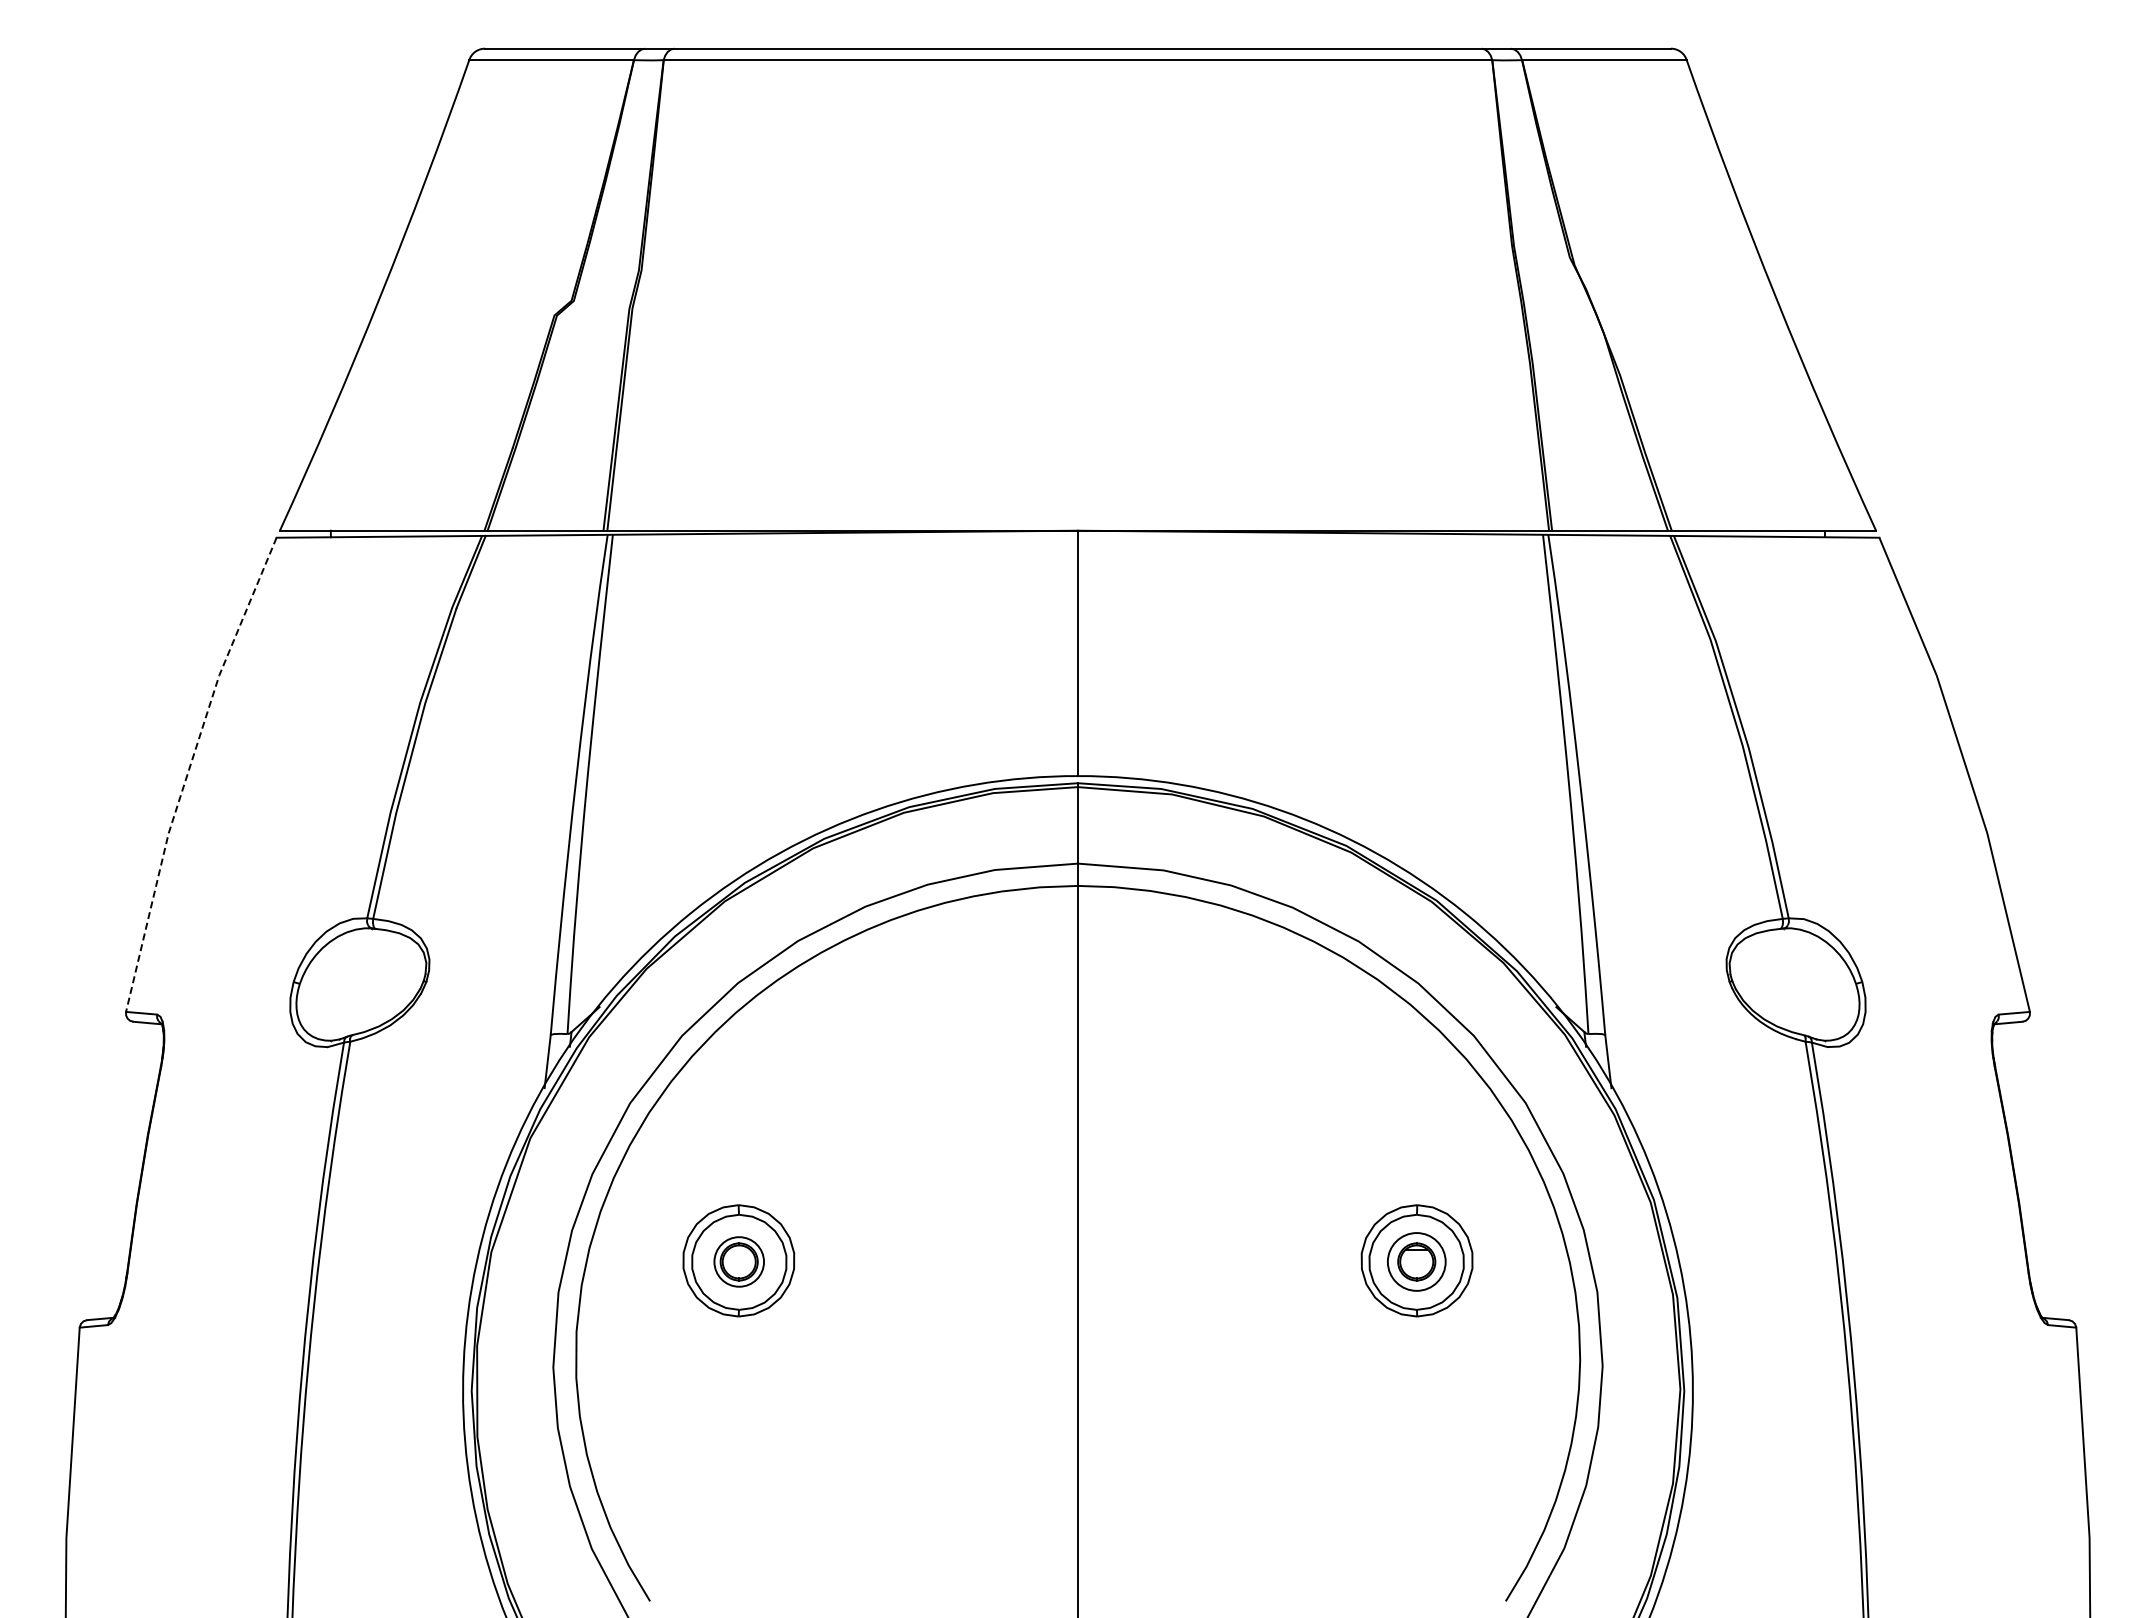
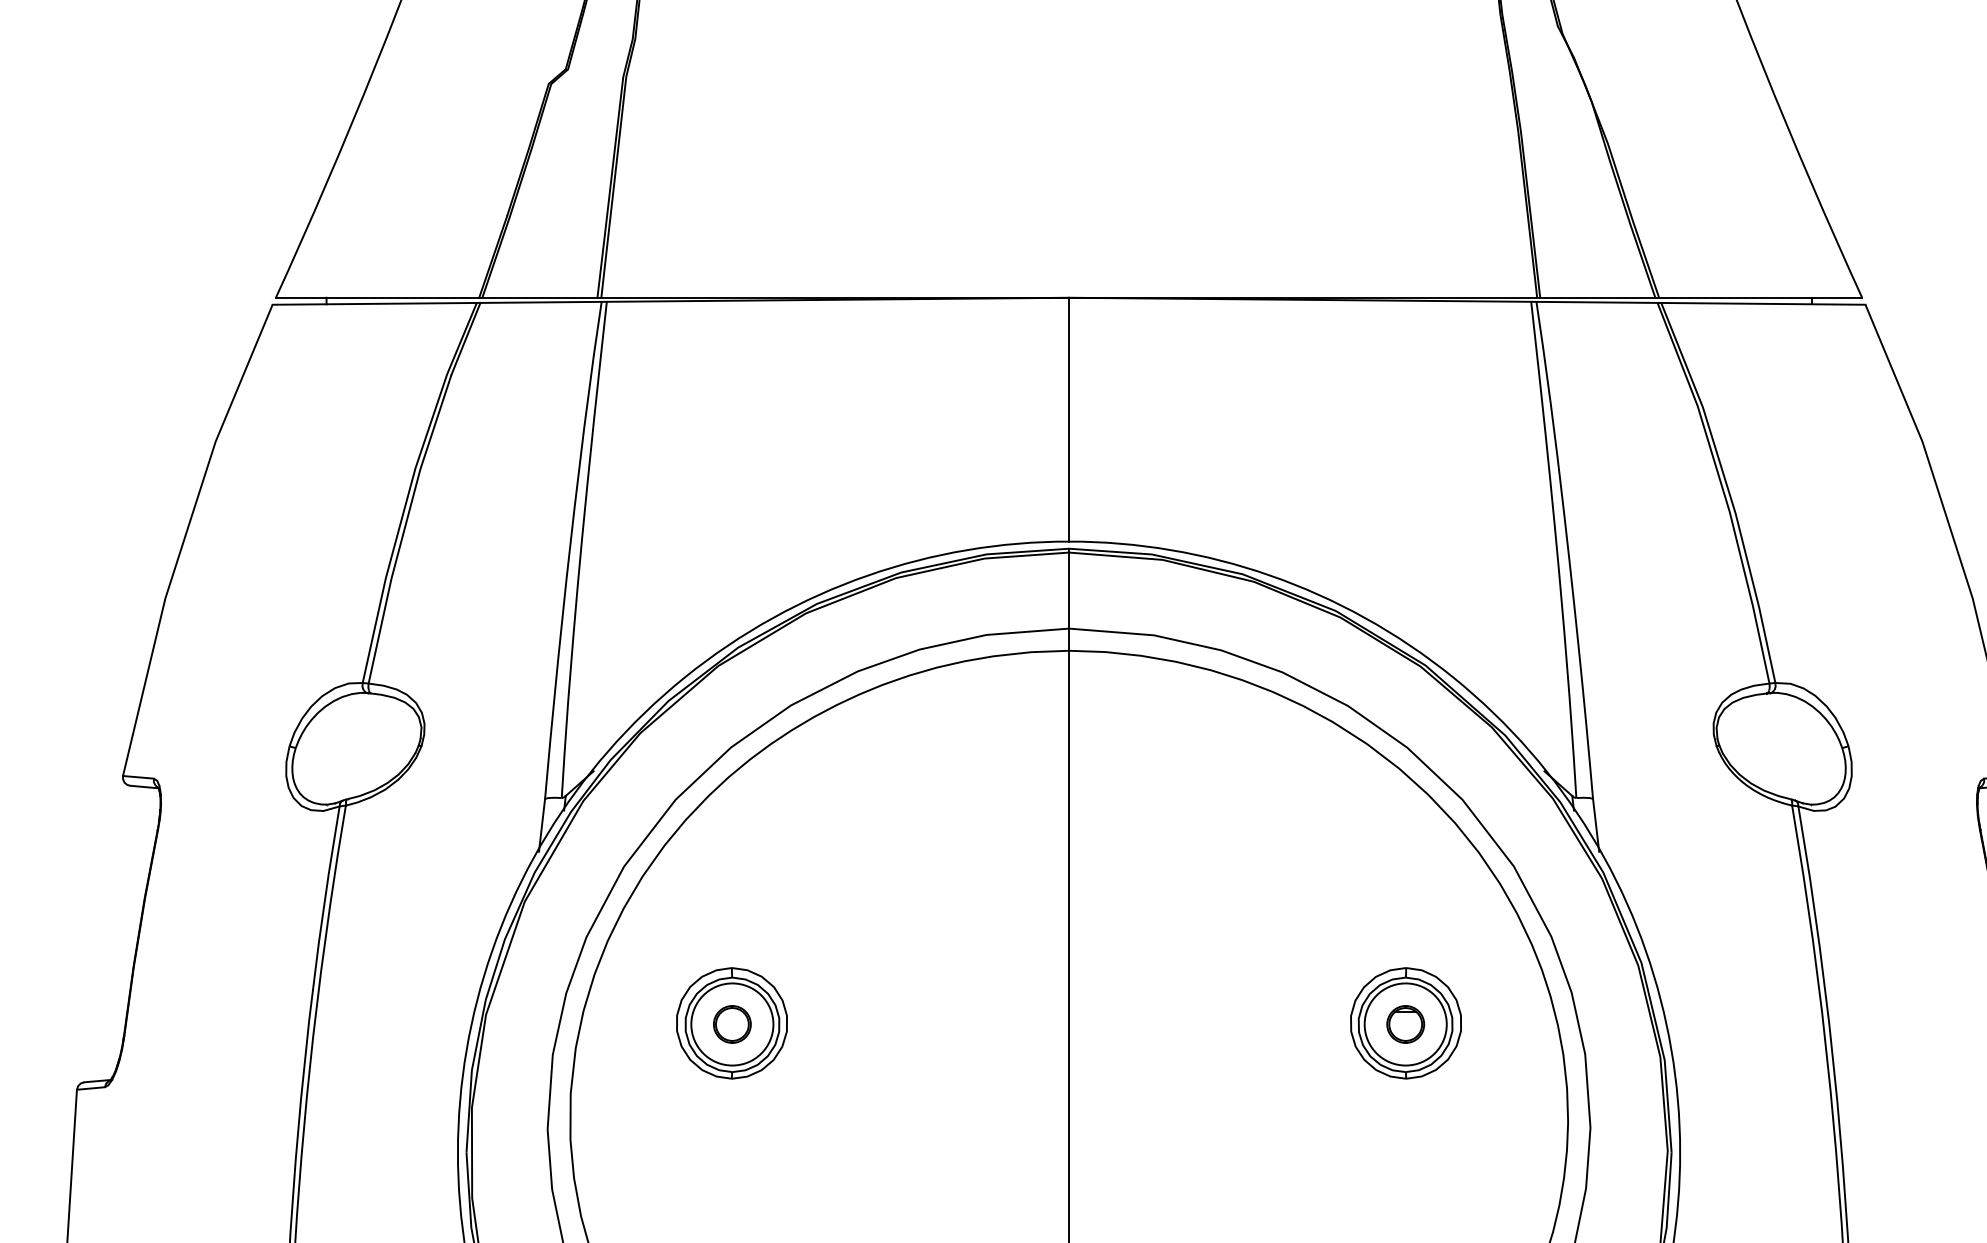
line: (188, 770) -> (185, 536), dashed -> solid
circle: (738, 1261) -> (731, 1024), size x1.67
circle: (1416, 1261) -> (1405, 1024), size x1.43

